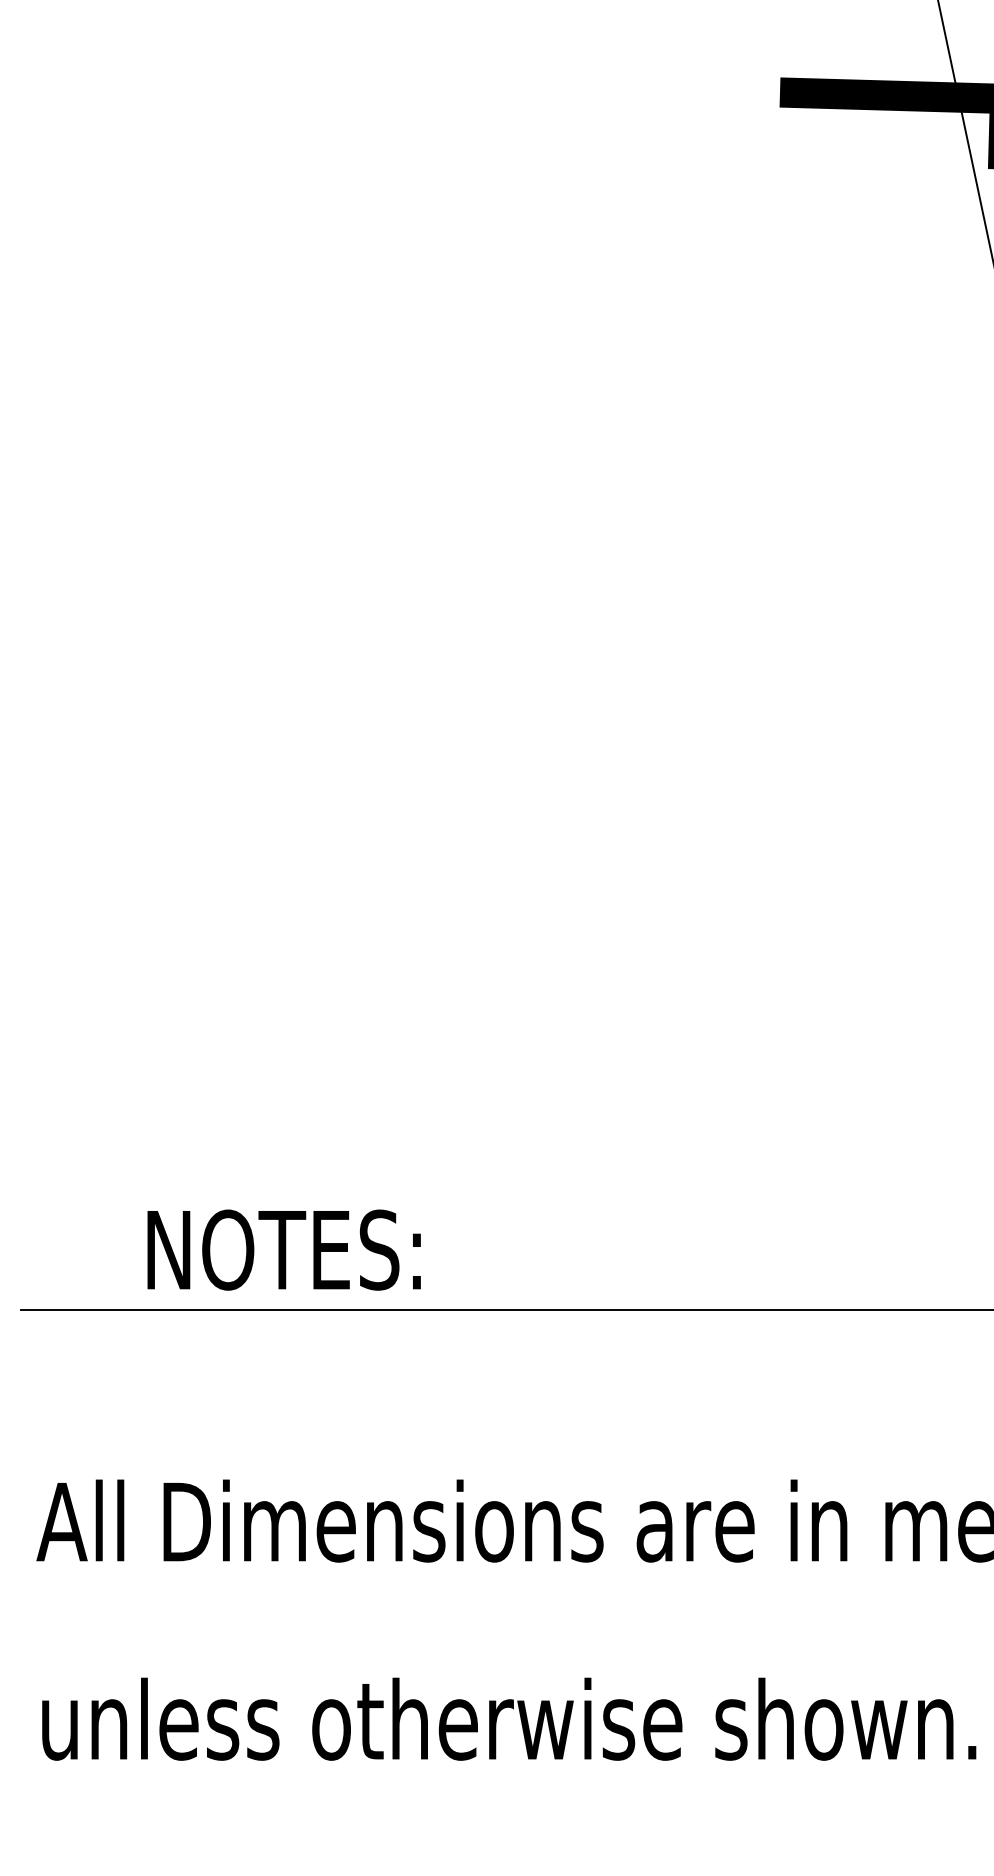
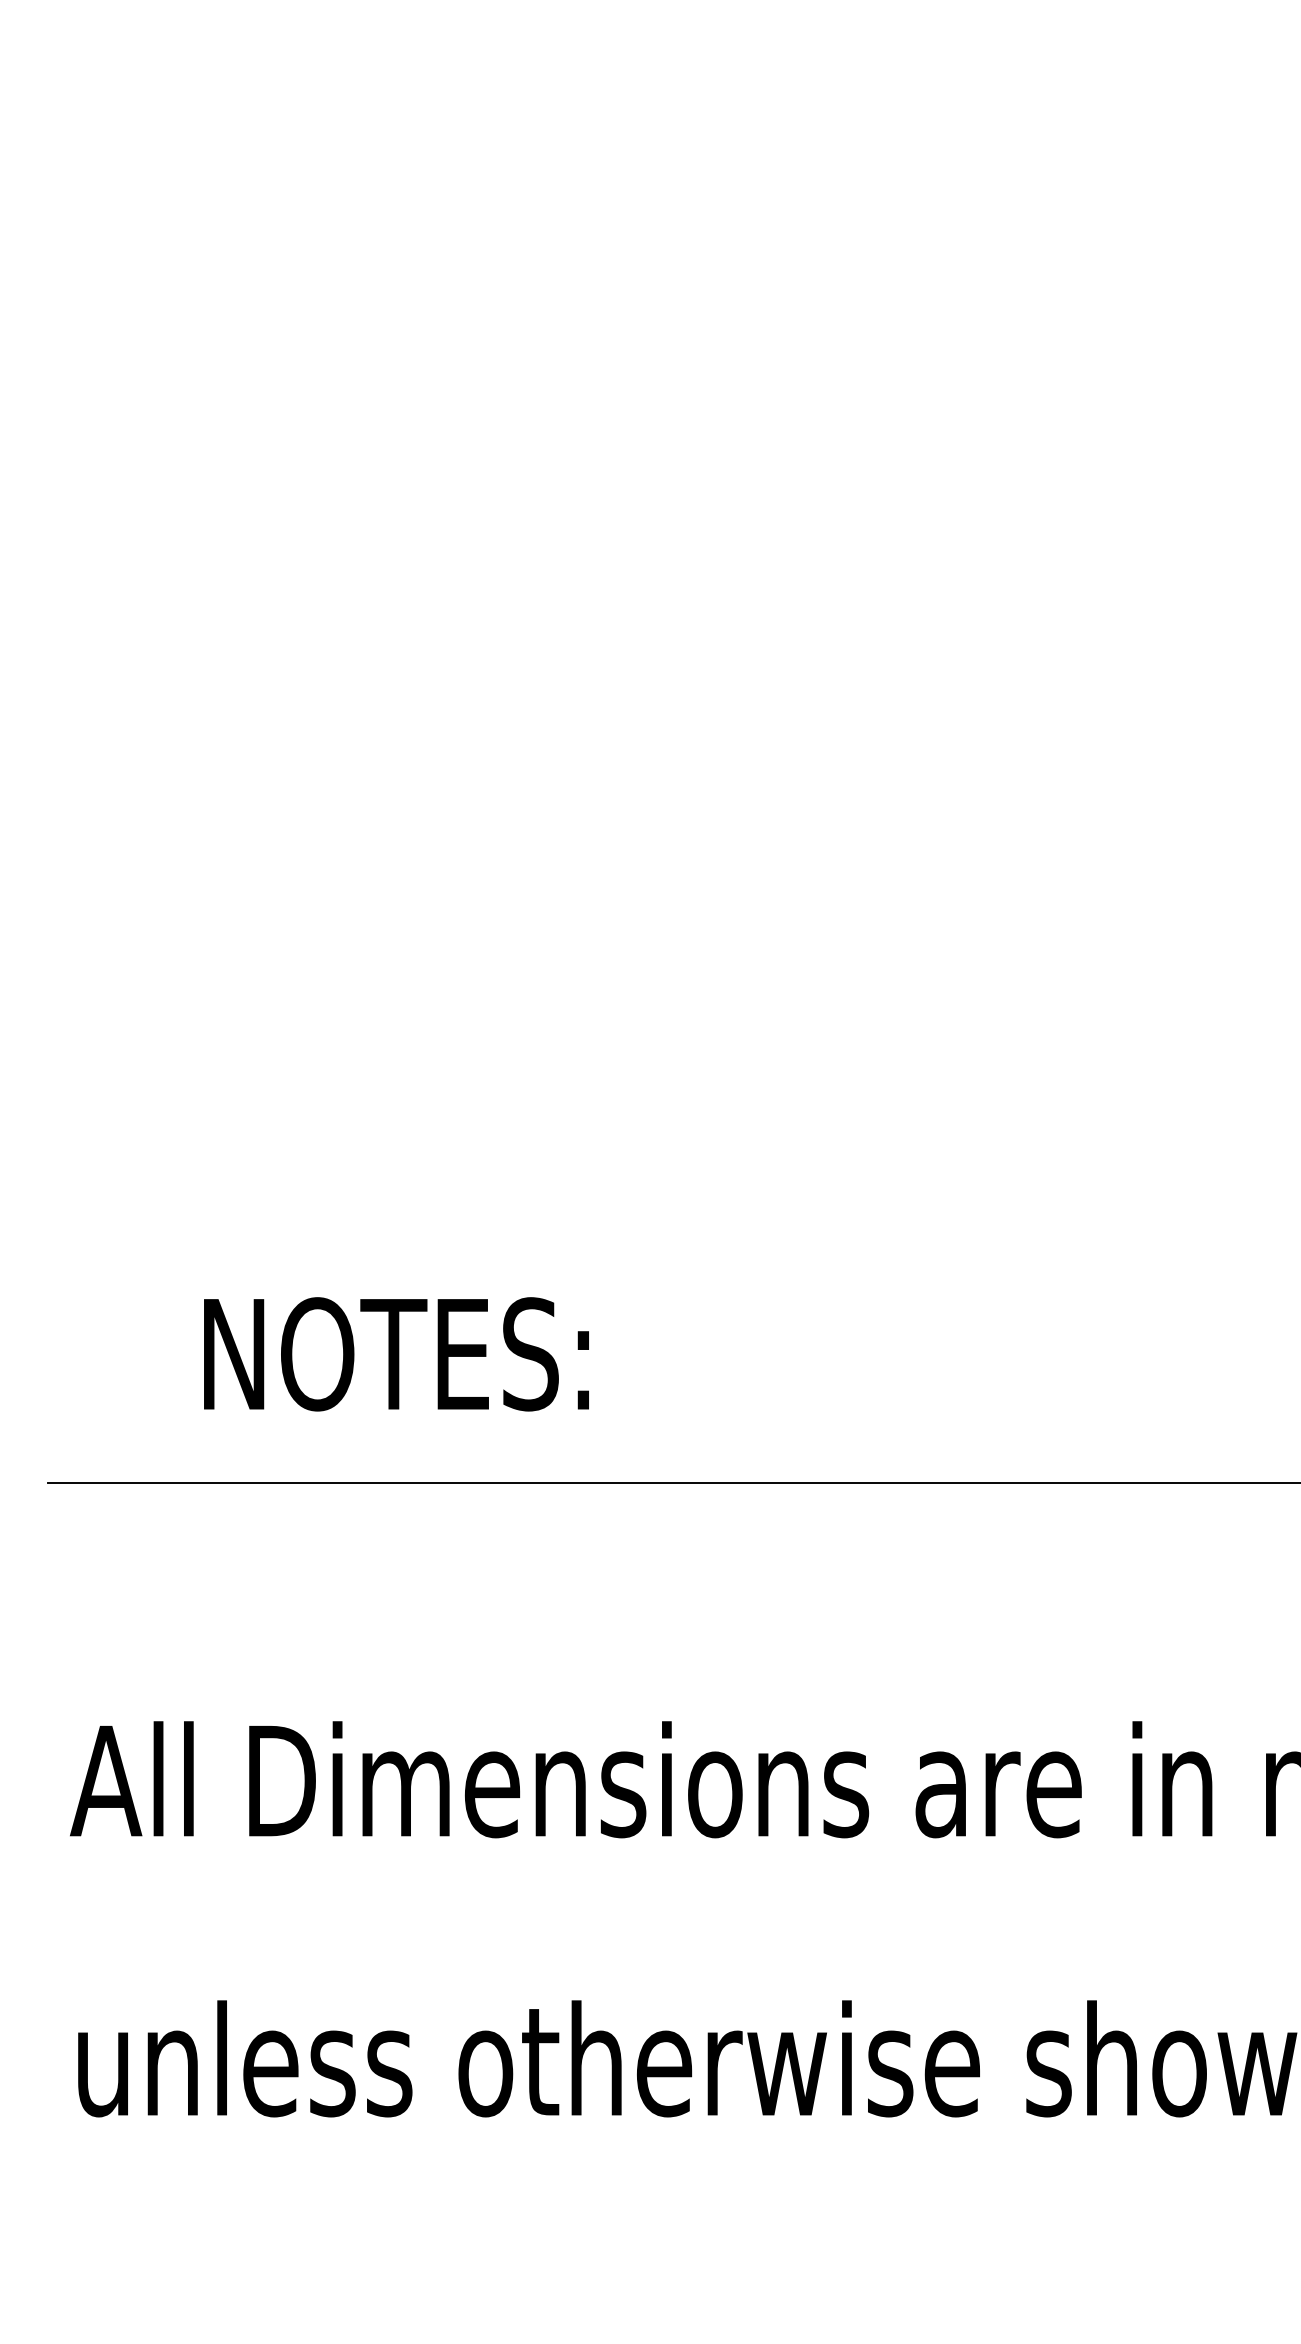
text: (283, 1249) -> (395, 1353), moved

